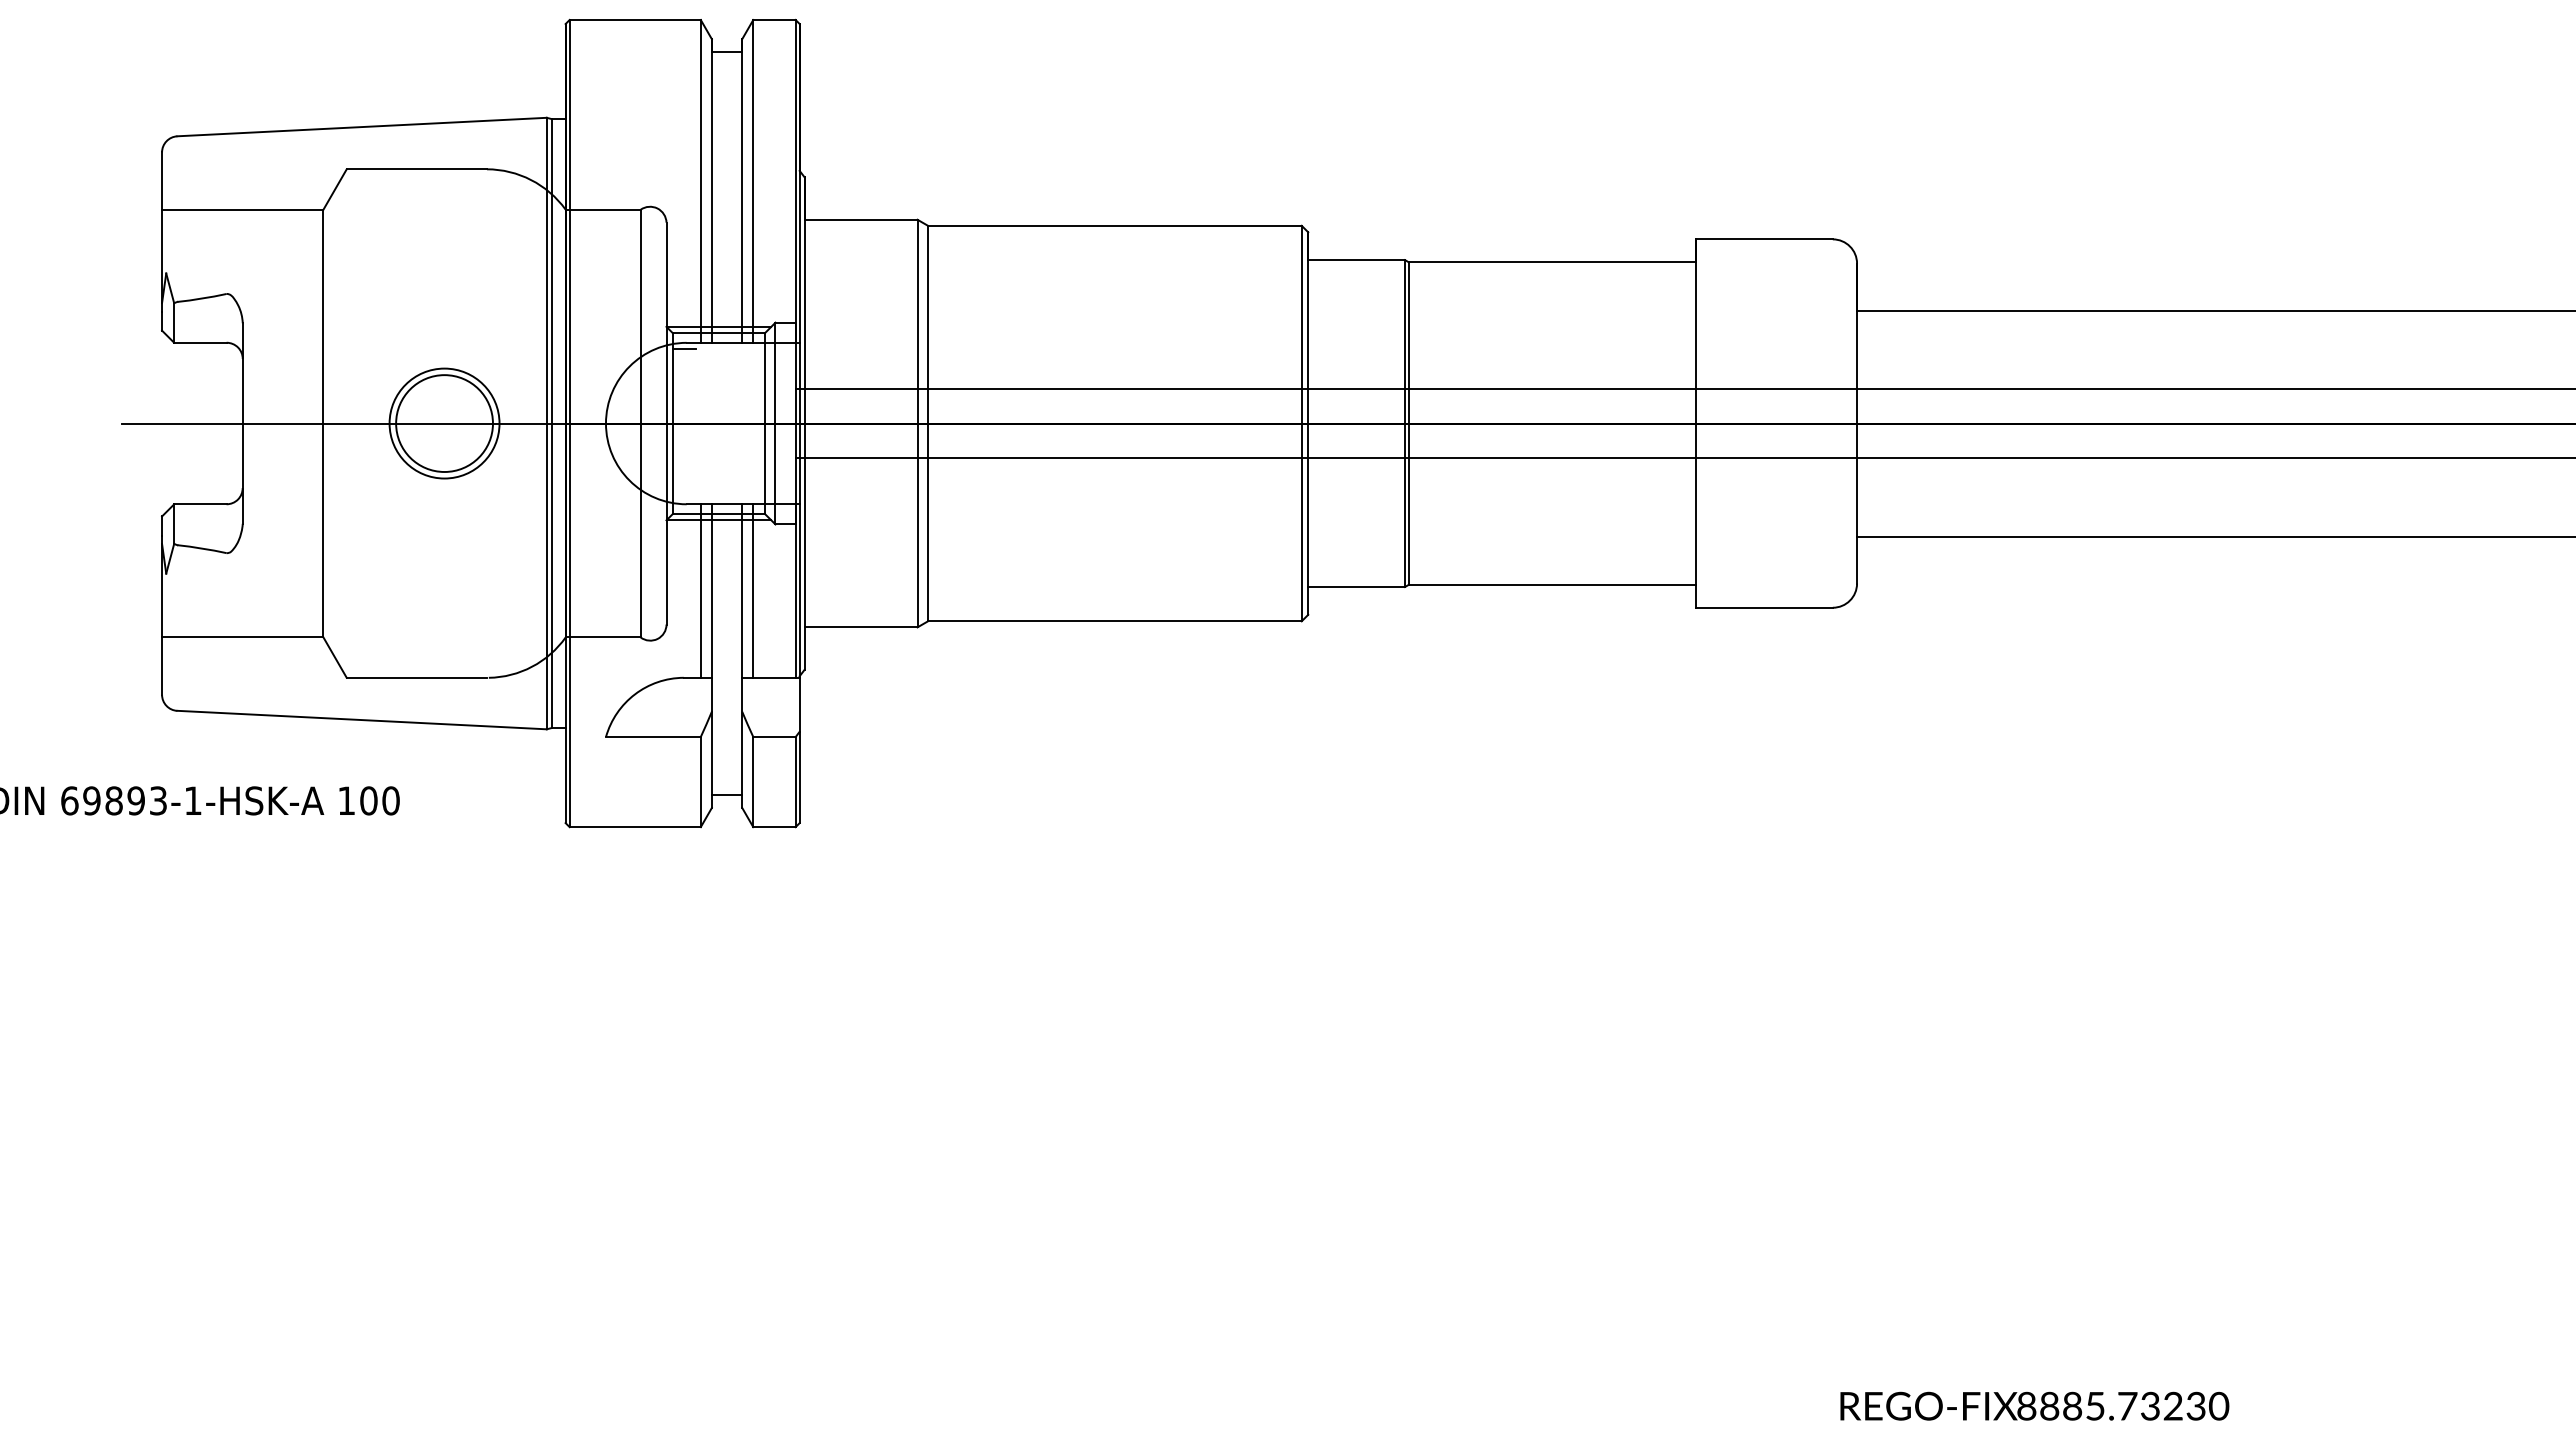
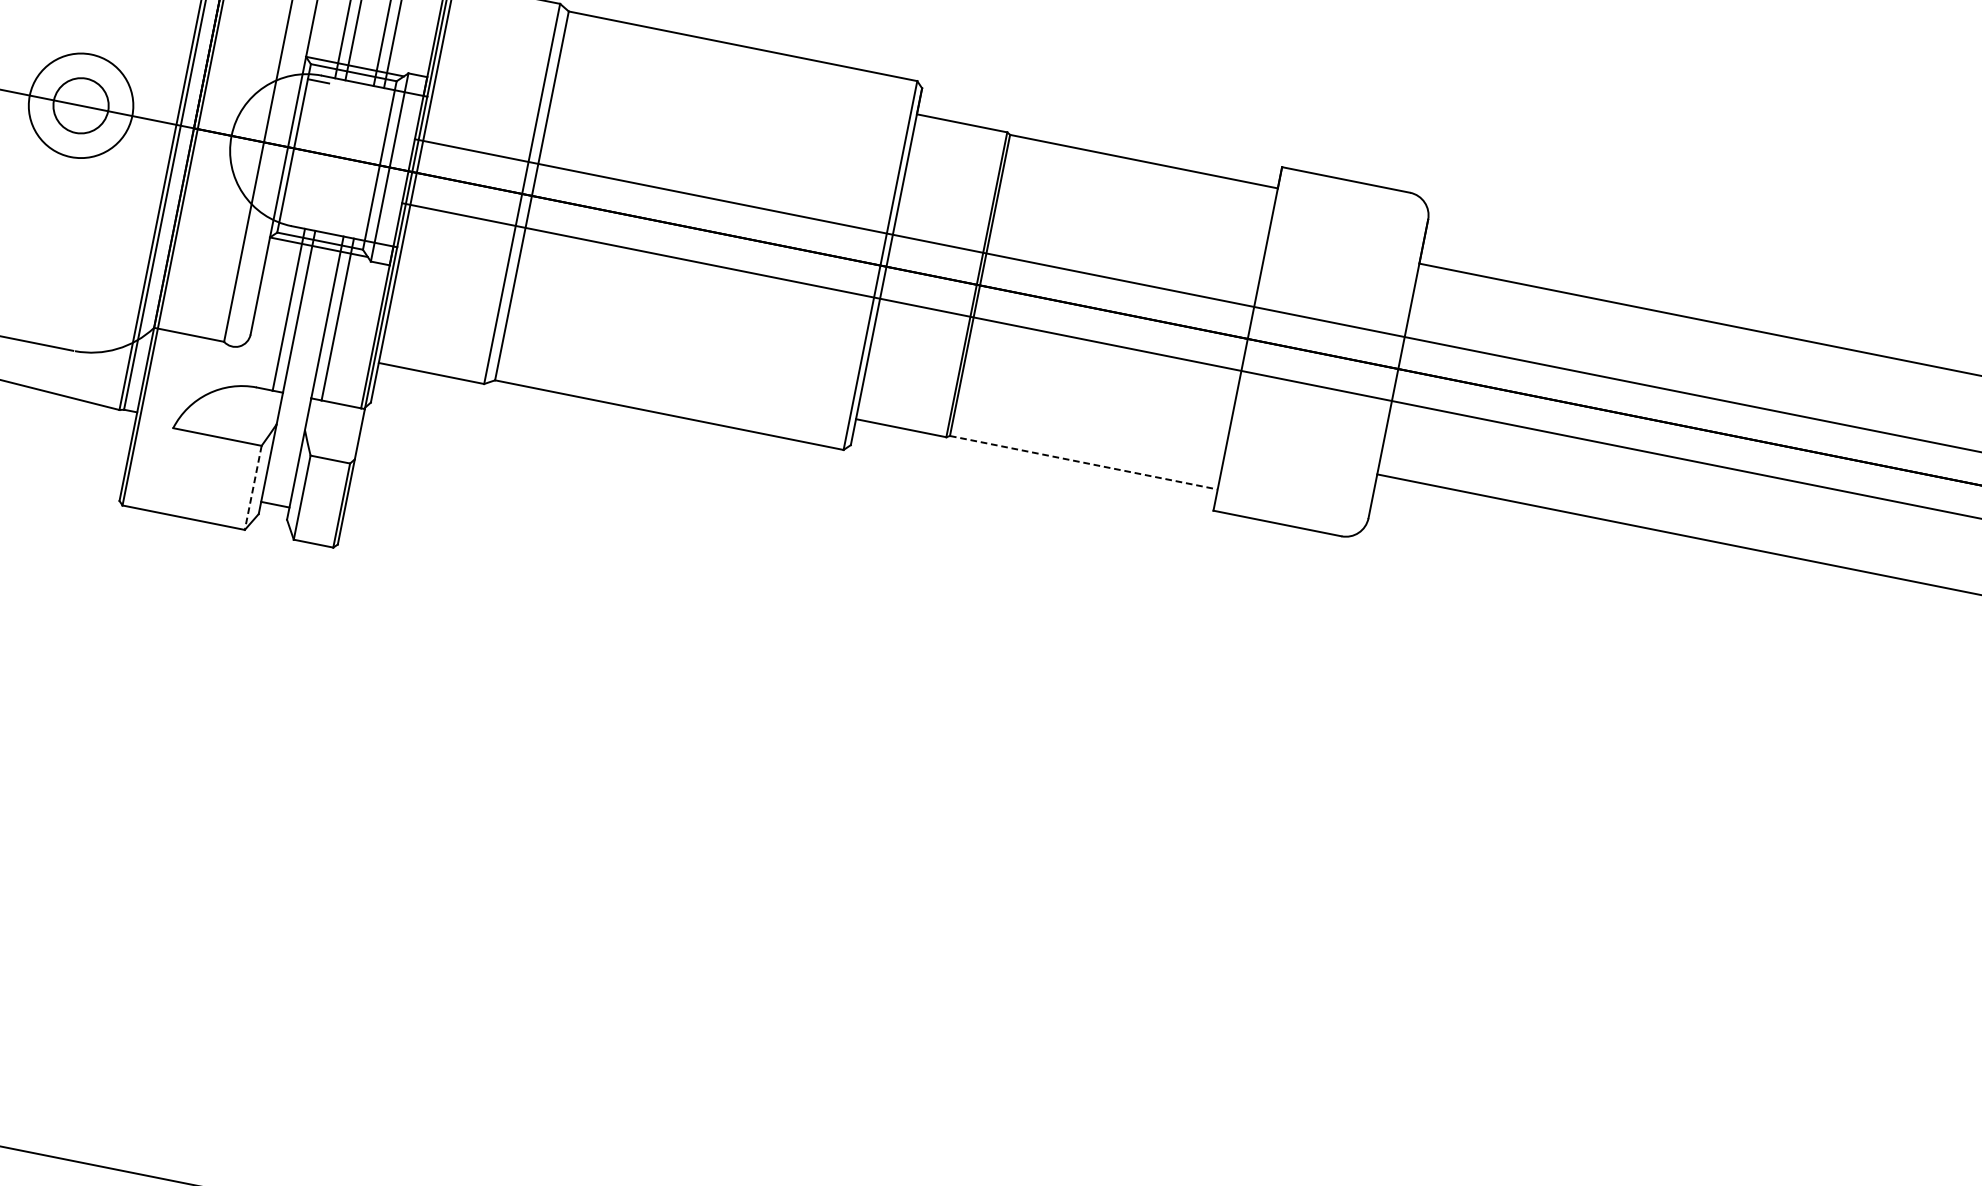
circle: (444, 423) -> (81, 105), size x0.6
line: (1552, 585) -> (1084, 463), solid -> dashed
line: (700, 782) -> (252, 488), solid -> dashed

